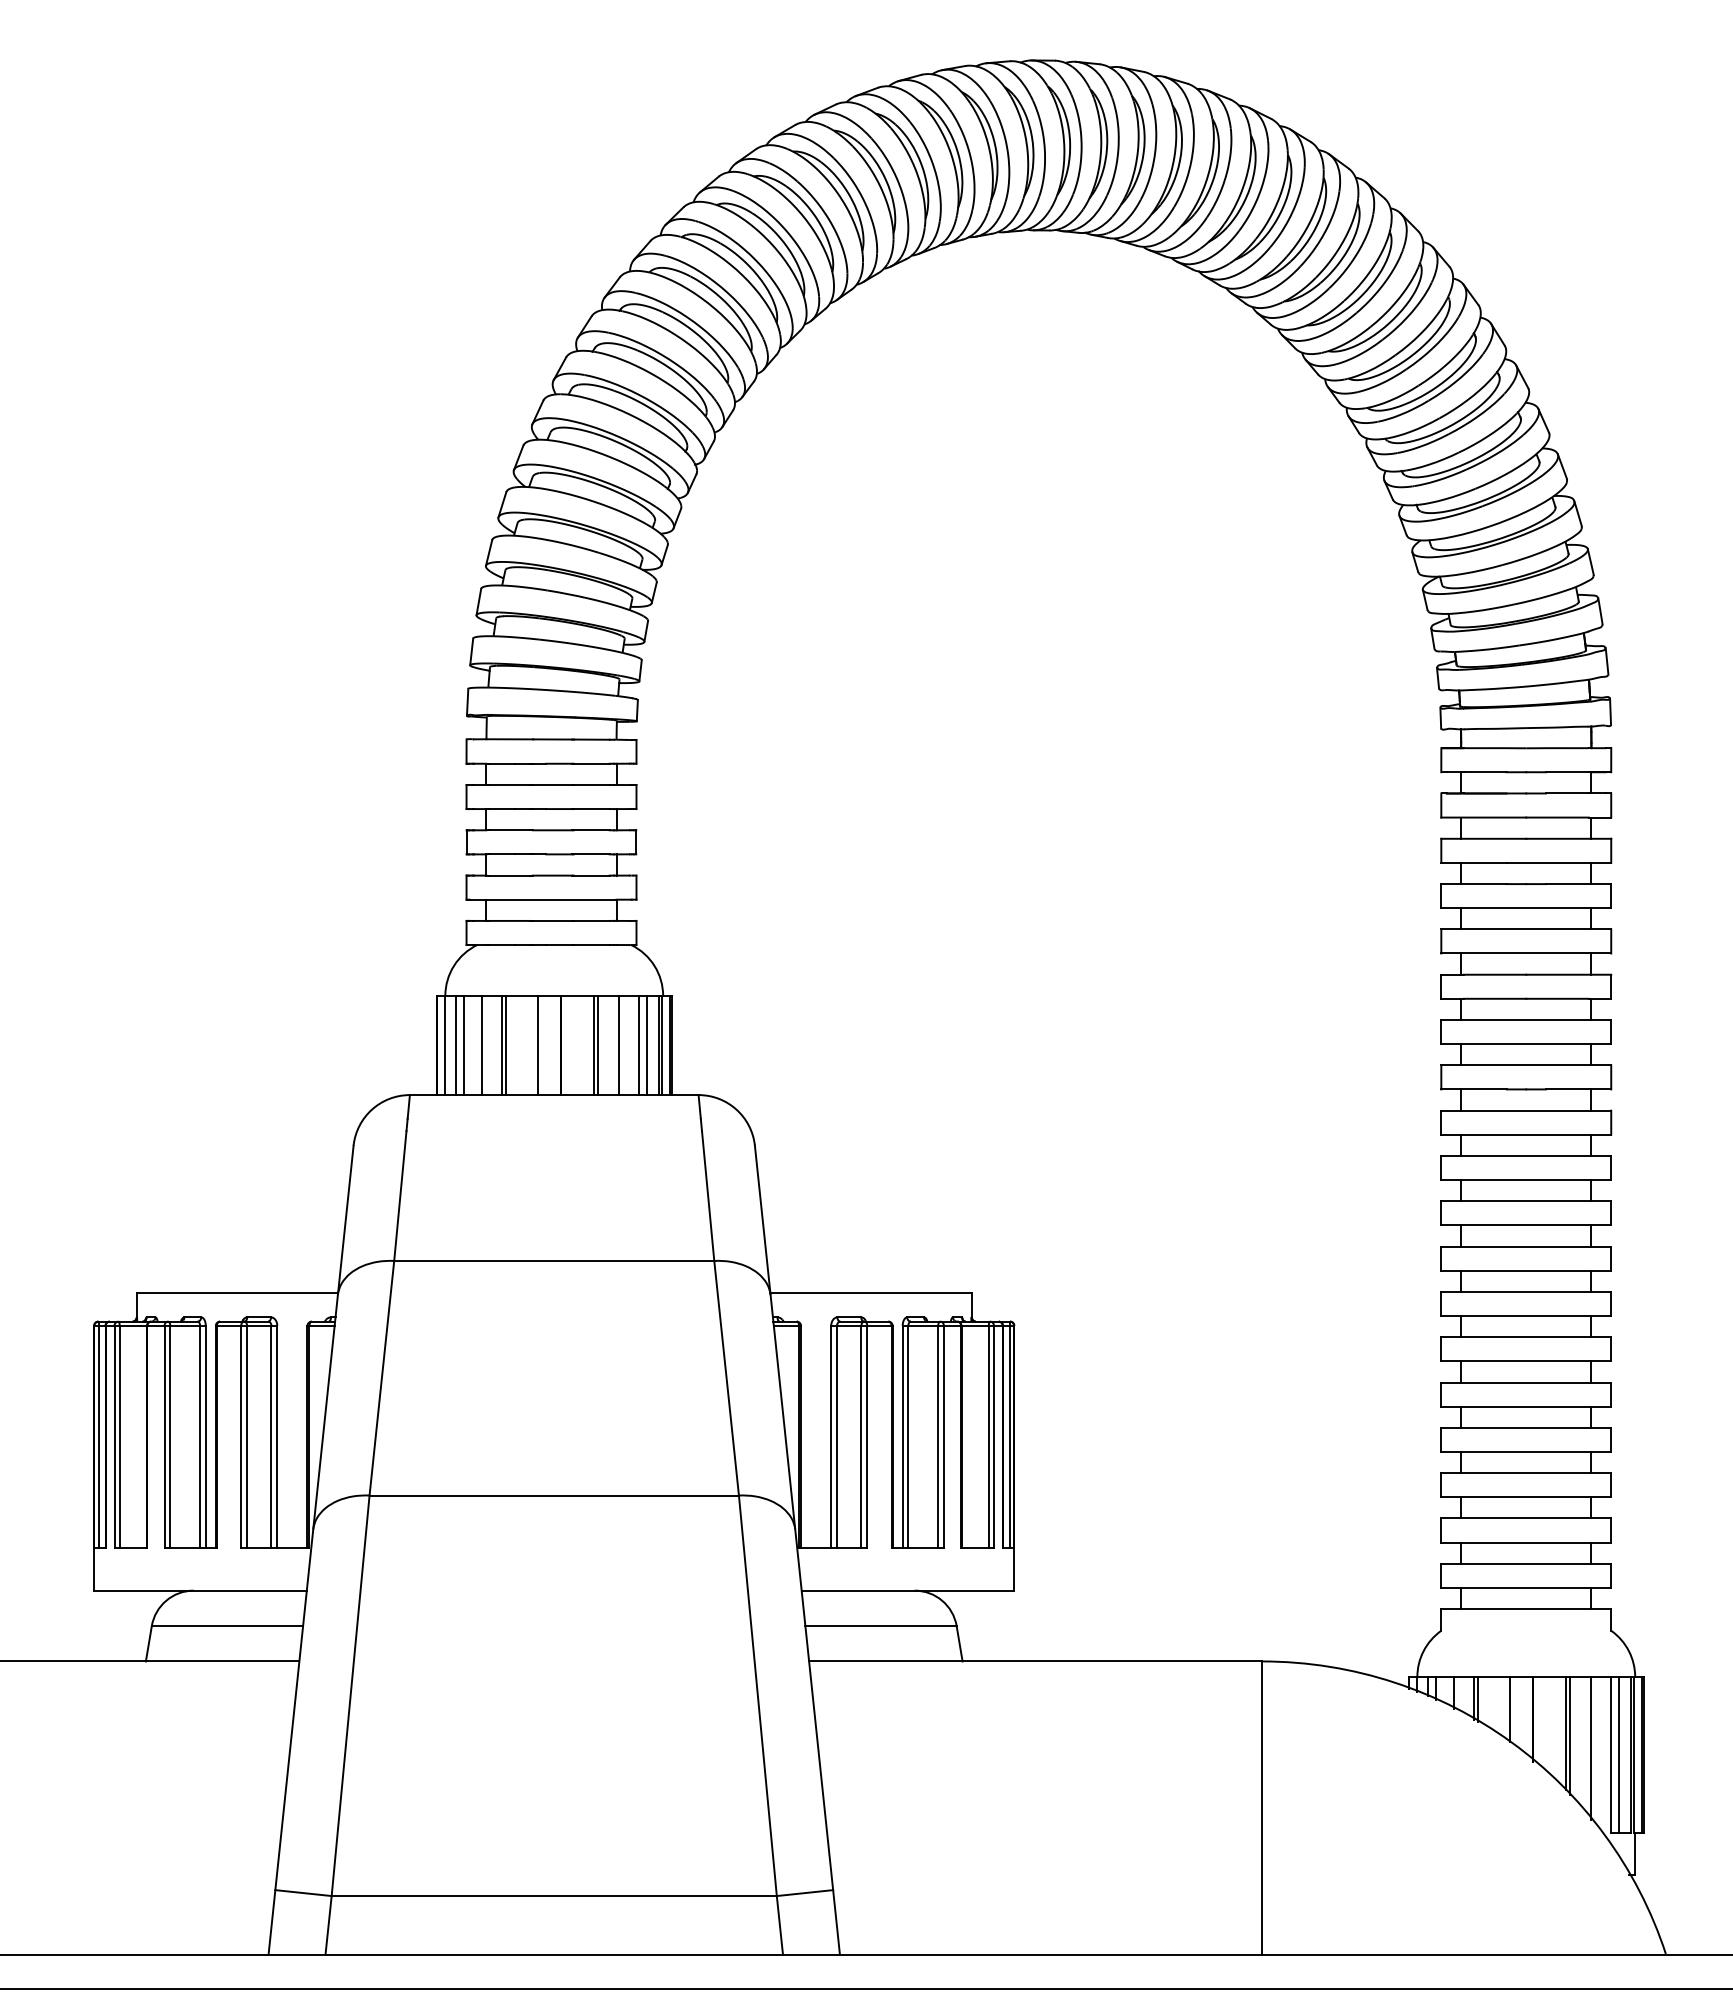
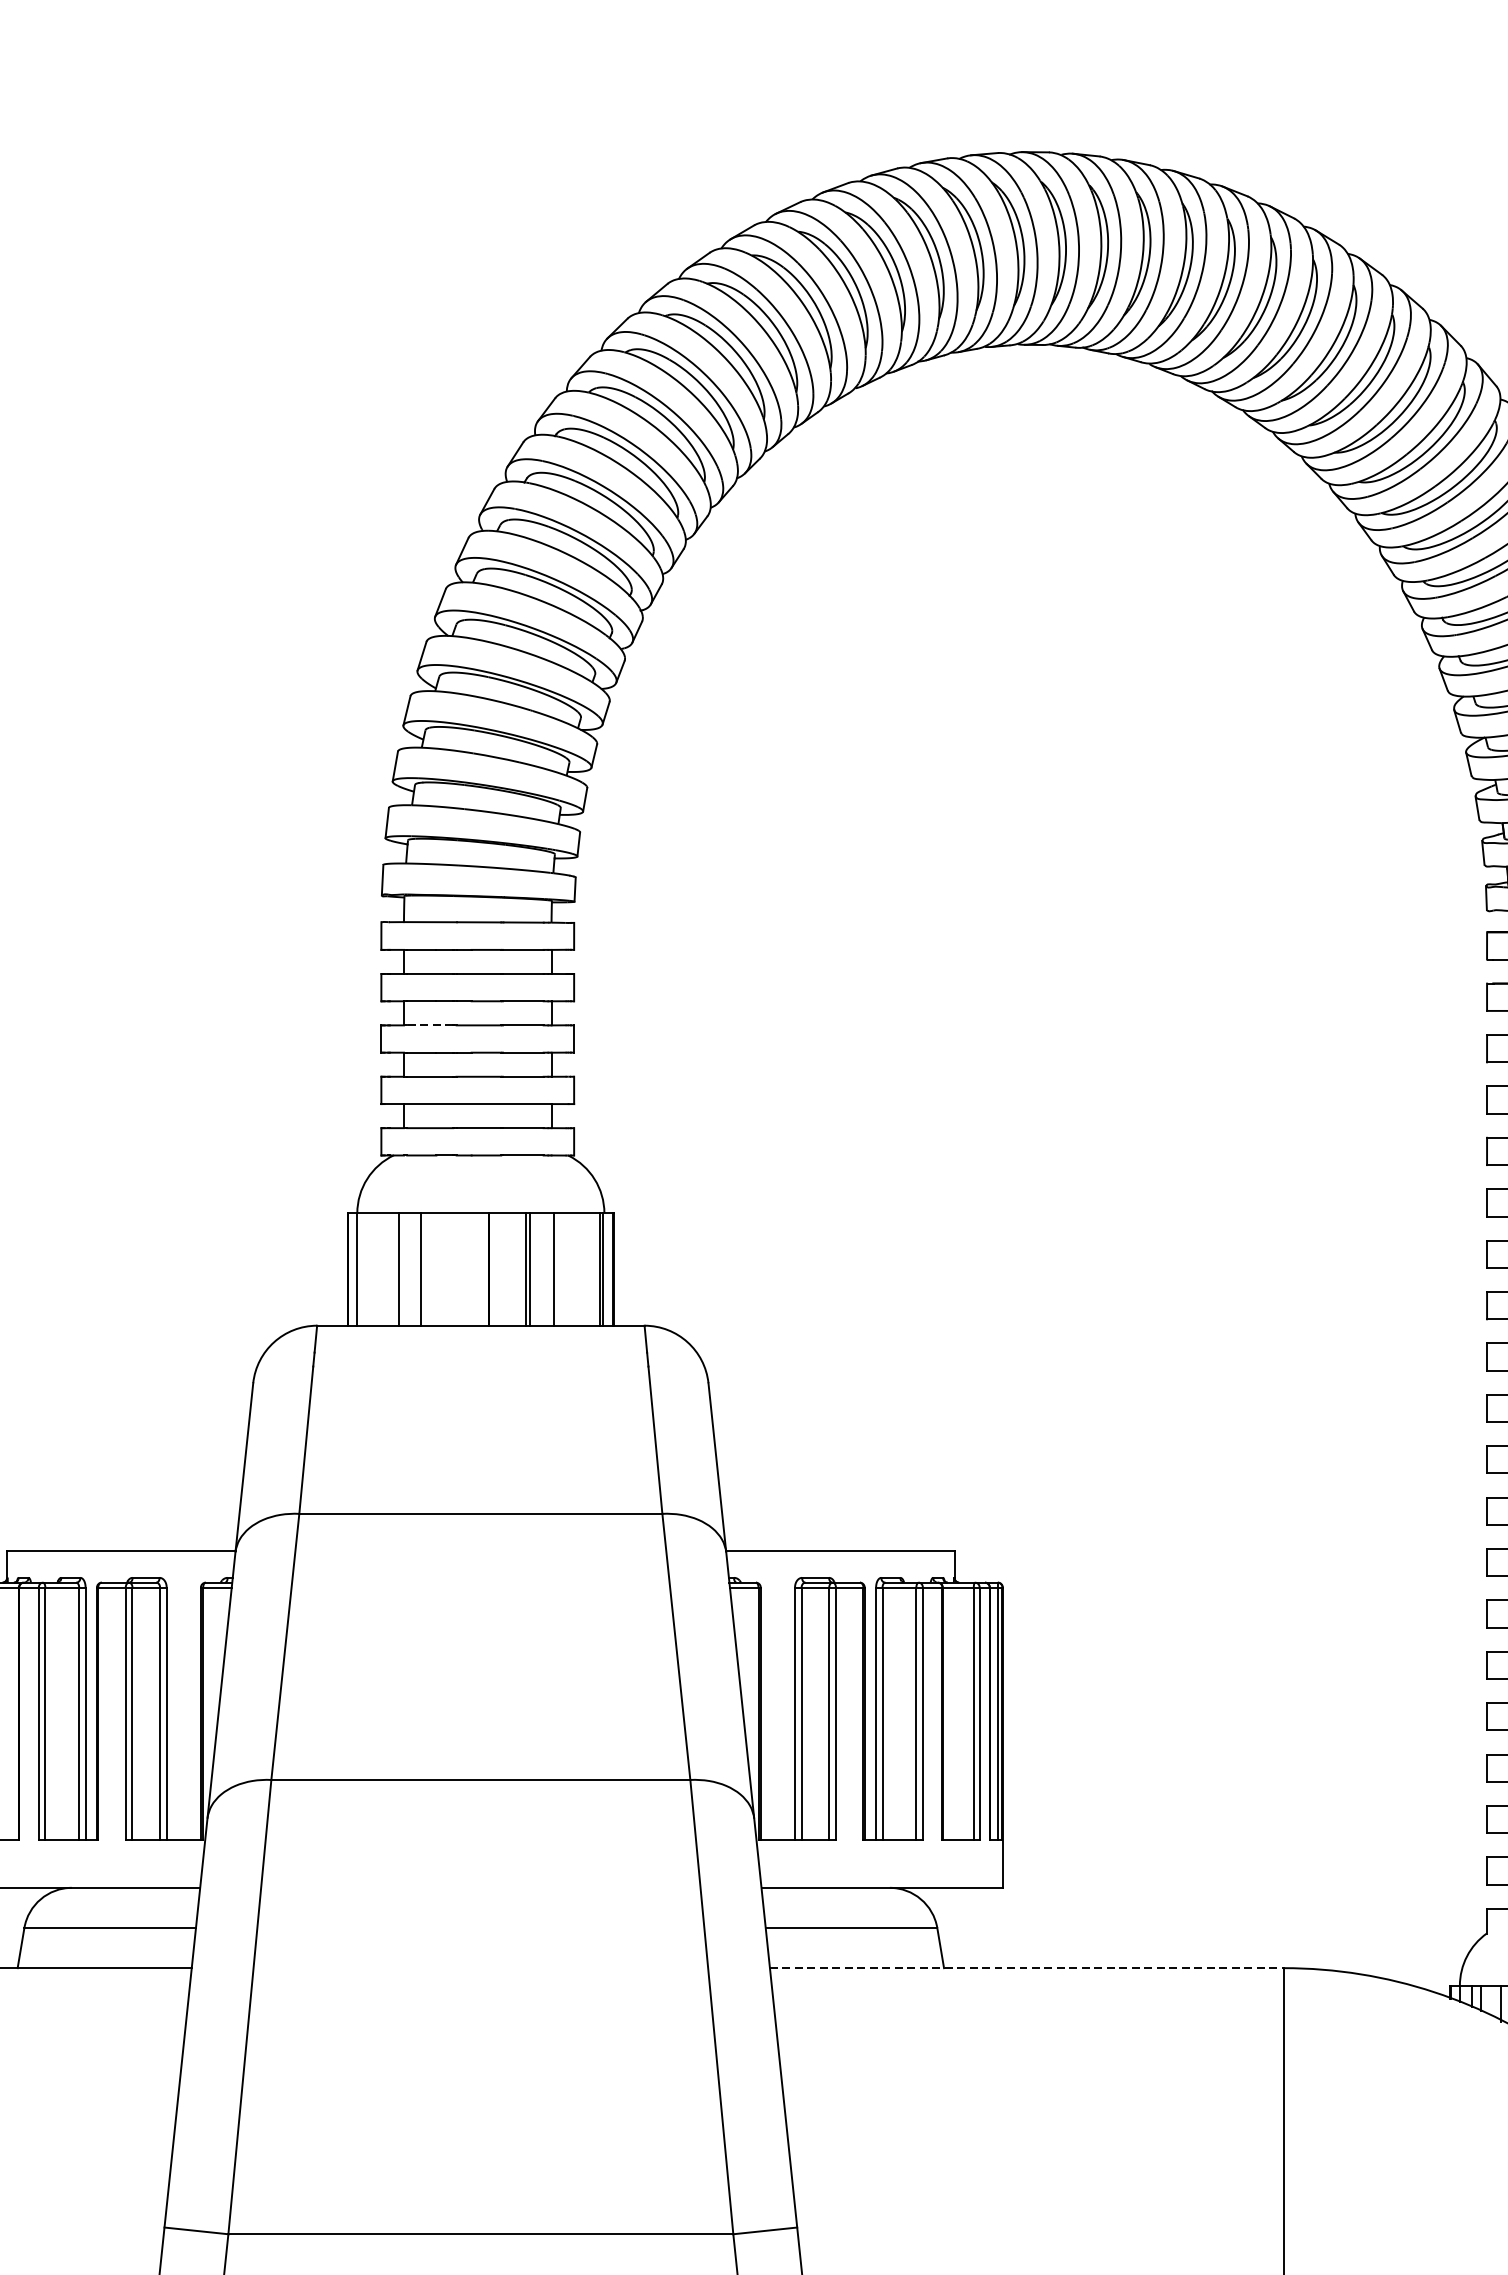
line: (509, 830) -> (430, 1025), solid -> dashed
line: (456, 1045) -> (369, 1269), removed
line: (463, 1045) -> (377, 1269), removed
line: (506, 1045) -> (426, 1269), removed
line: (537, 1045) -> (461, 1269), removed
line: (639, 1045) -> (577, 1269), removed
line: (646, 1045) -> (585, 1269), removed
line: (1035, 1661) -> (1026, 1968), solid -> dashed

